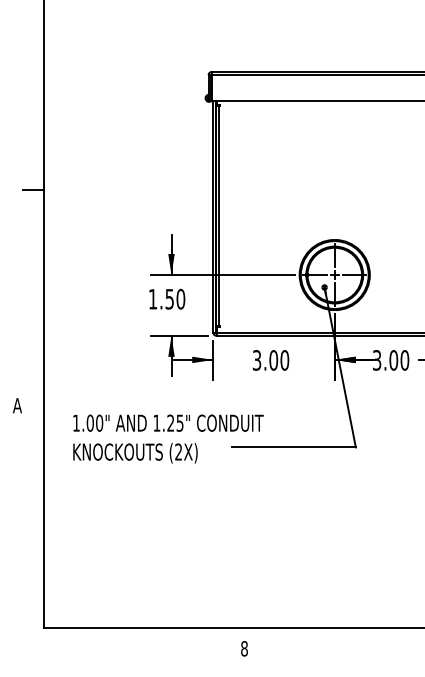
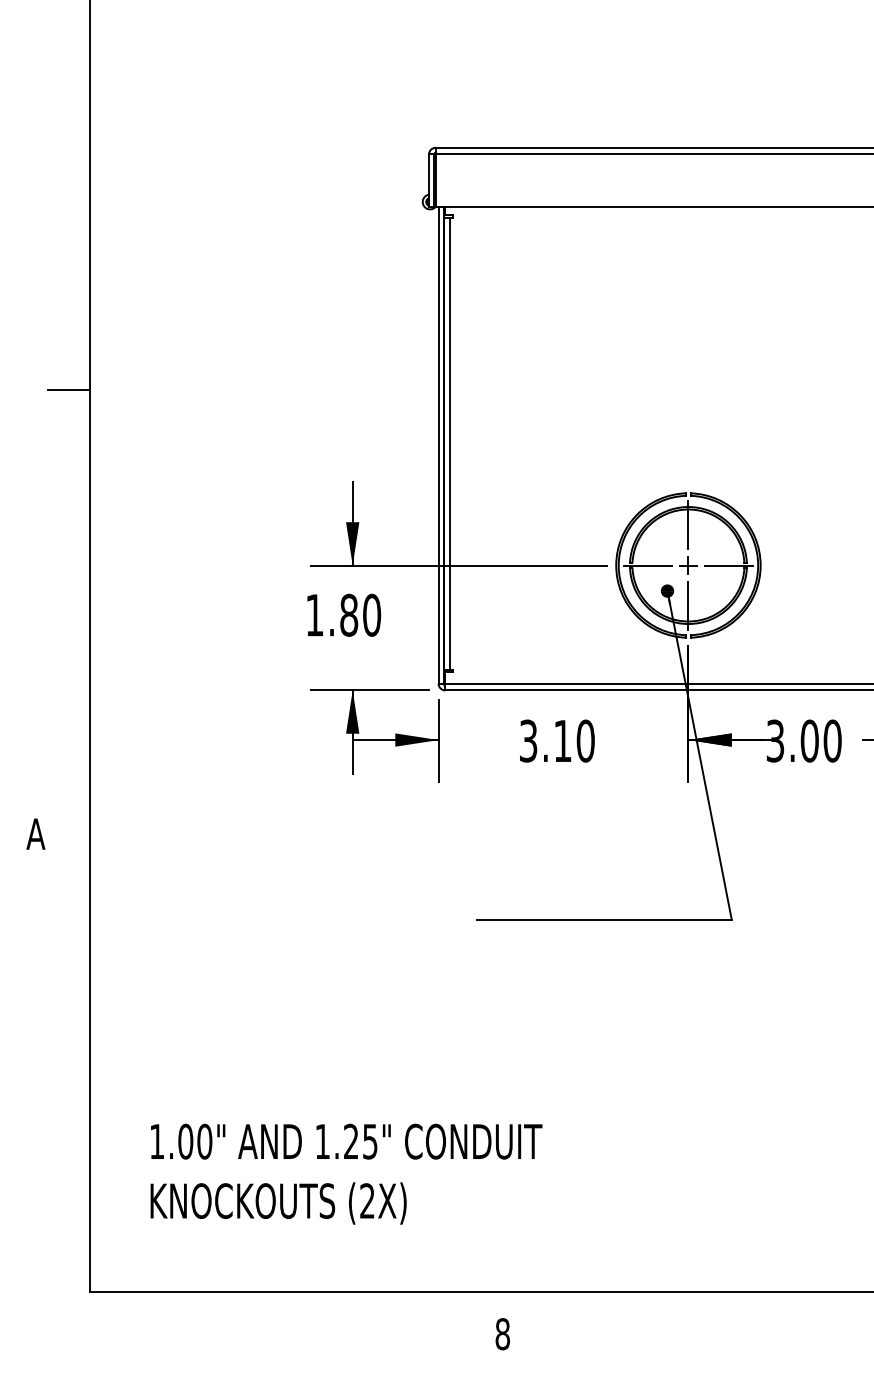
text: (169, 298) -> (348, 613), 1.50 -> 1.80
text: (273, 360) -> (562, 741), 3.00 -> 3.10
text: (168, 438) -> (346, 1173), moved

